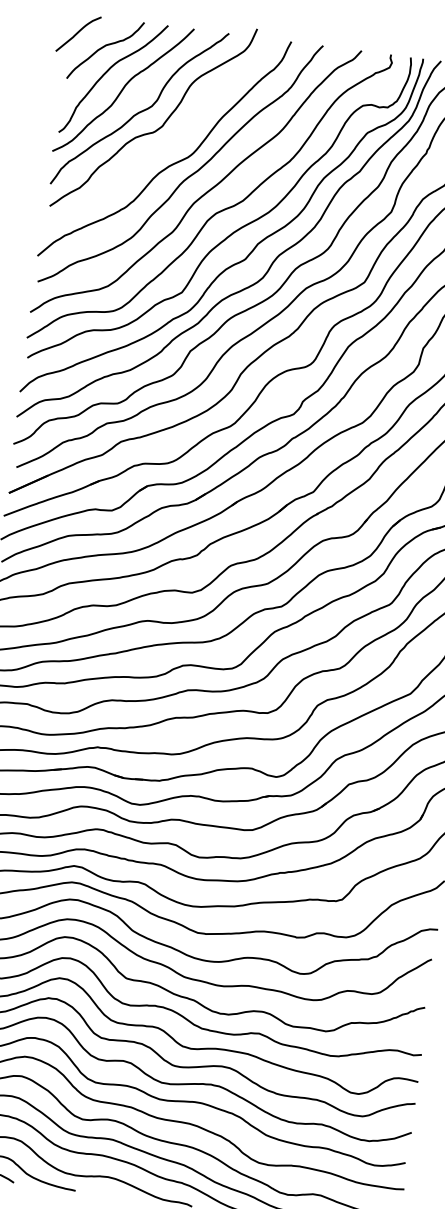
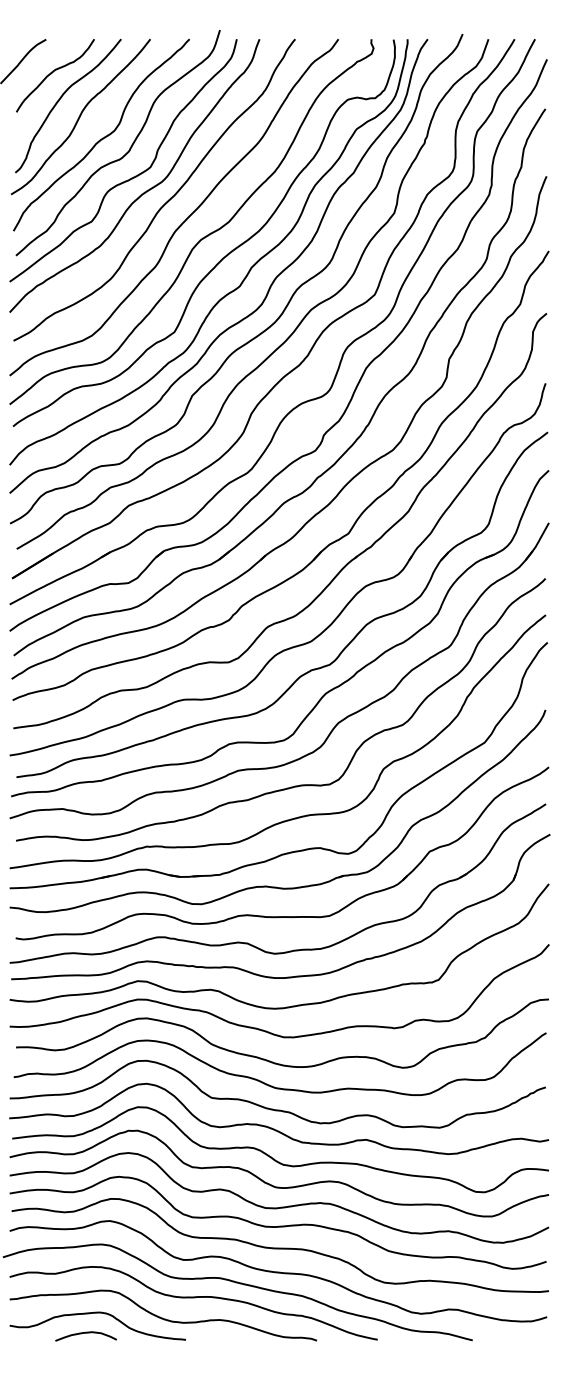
curve: (161, 149) -> (131, 177), added

